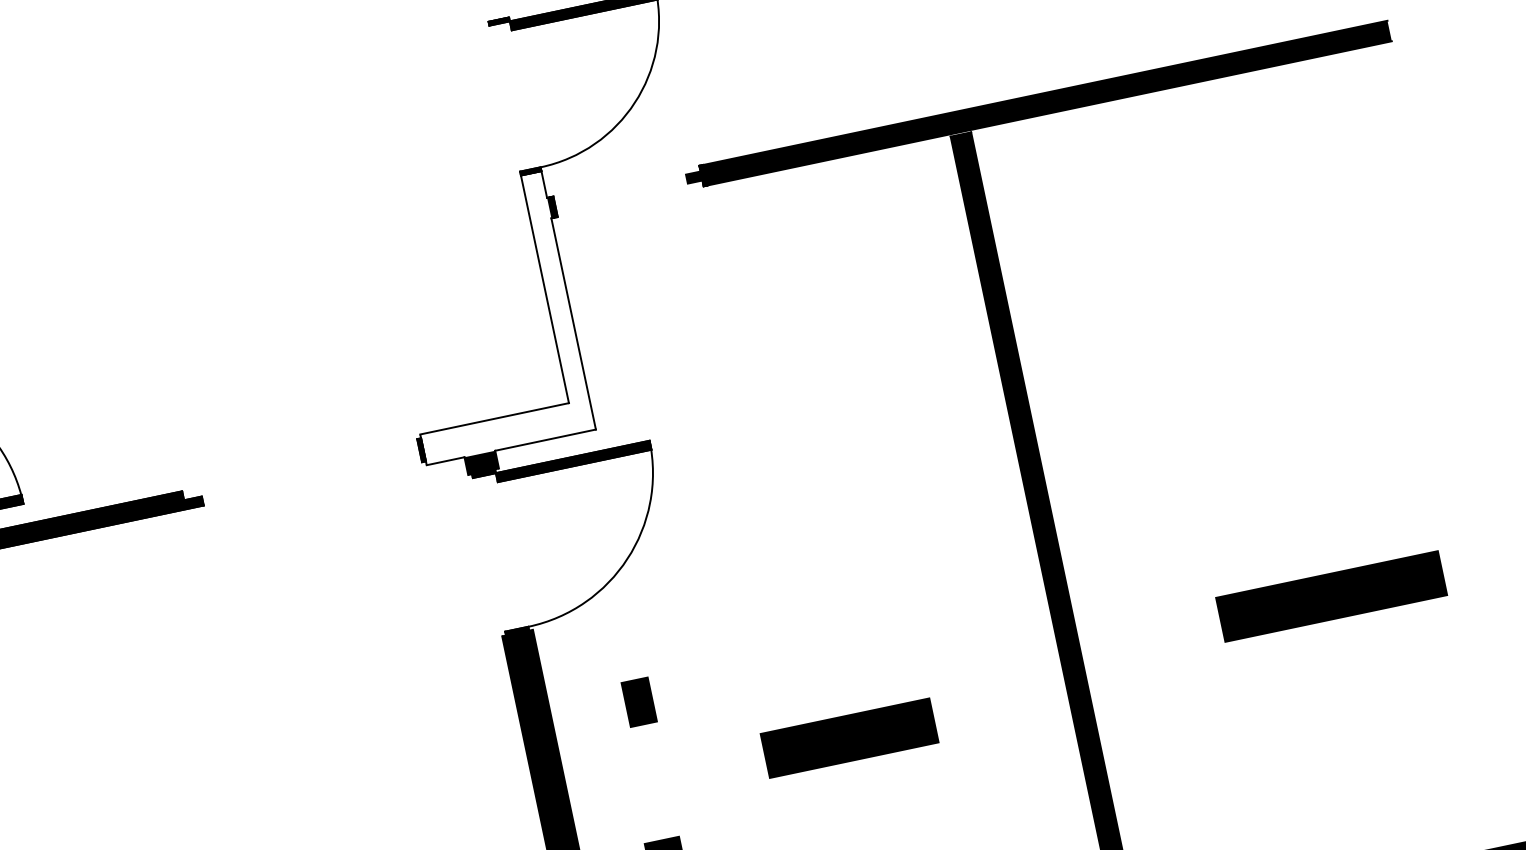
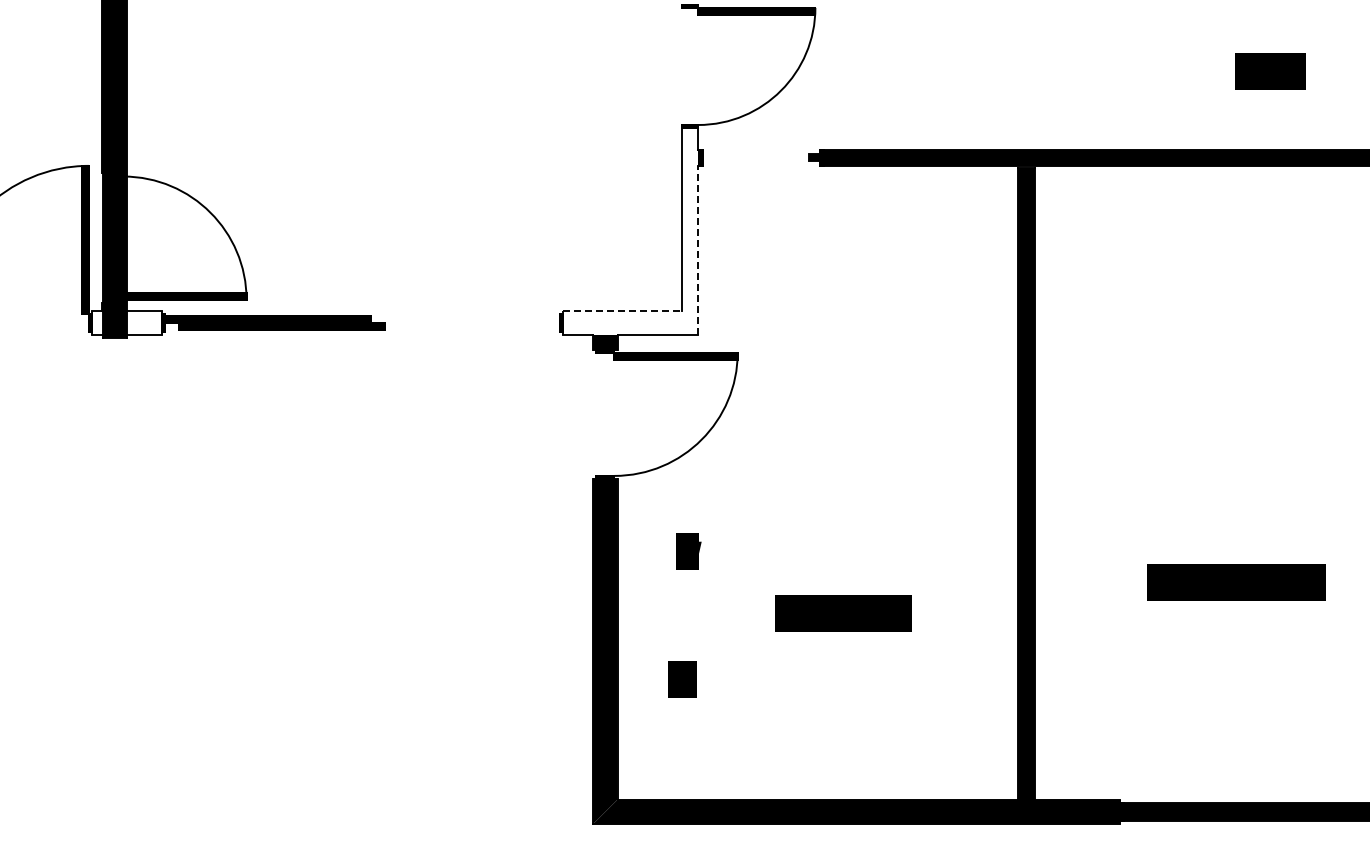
line: (573, 323) -> (698, 250), solid -> dashed
line: (494, 418) -> (622, 310), solid -> dashed
text: (654, 692) -> (700, 546), D -> W

